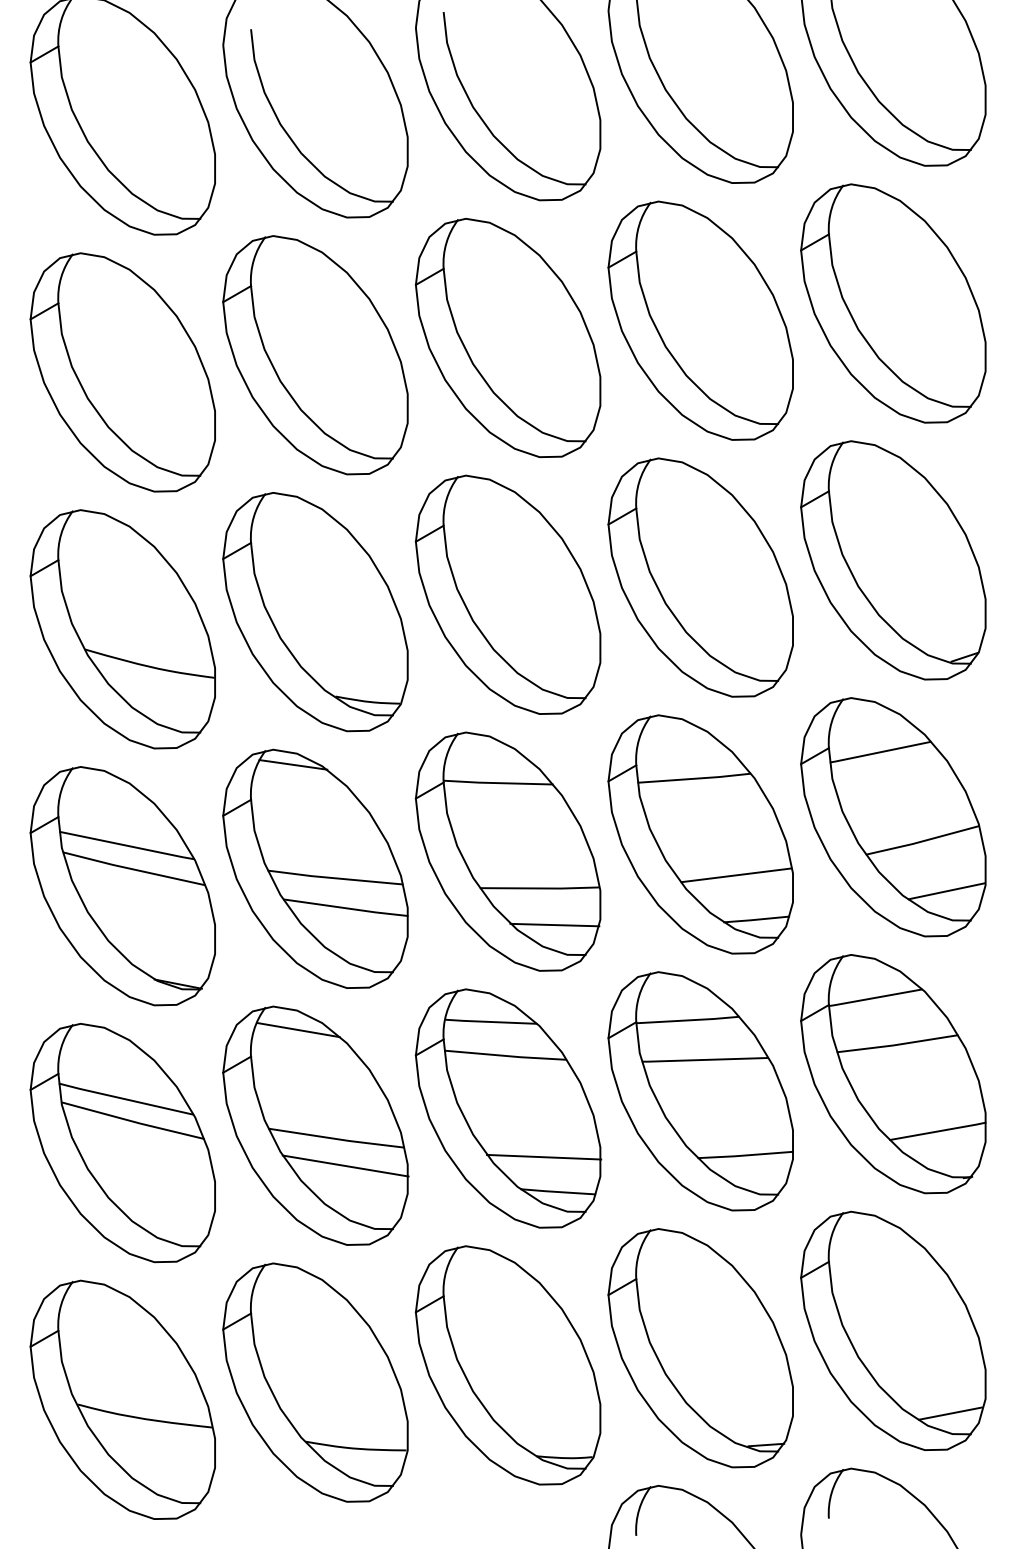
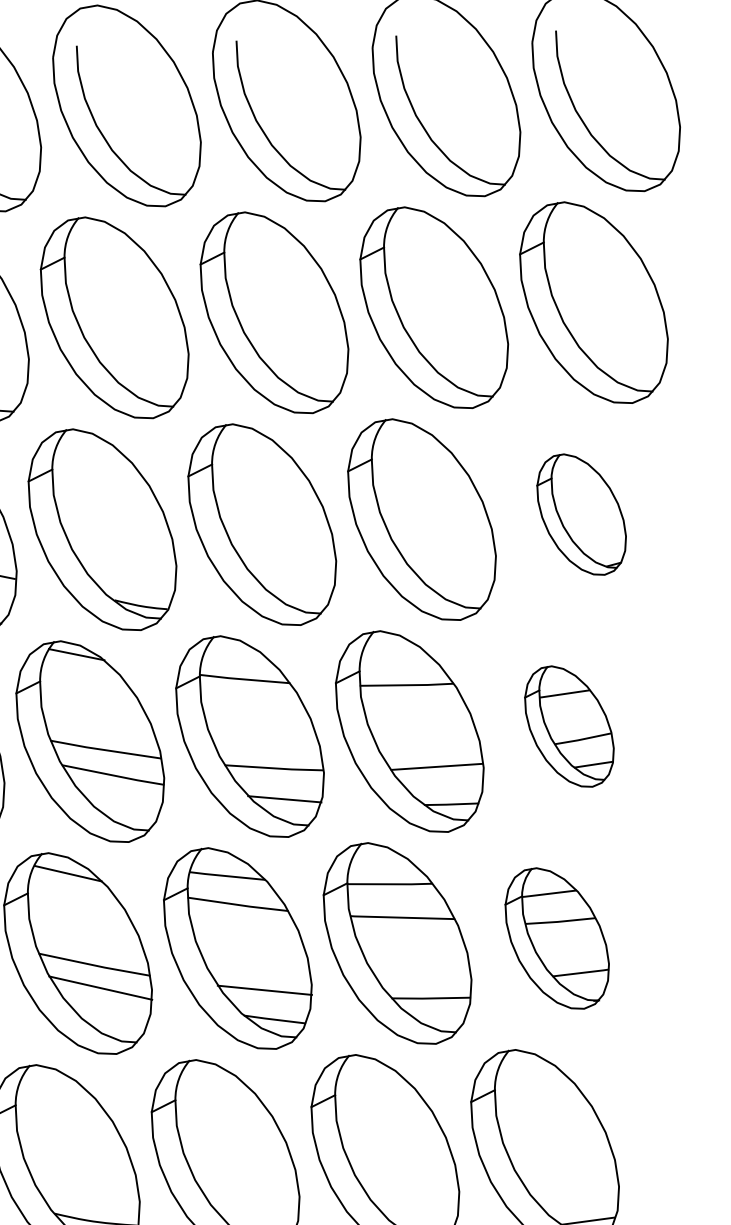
part: (893, 560) -> (581, 514), size x0.6
part: (893, 817) -> (569, 726), size x0.6
part: (893, 1074) -> (557, 938), size x0.7

